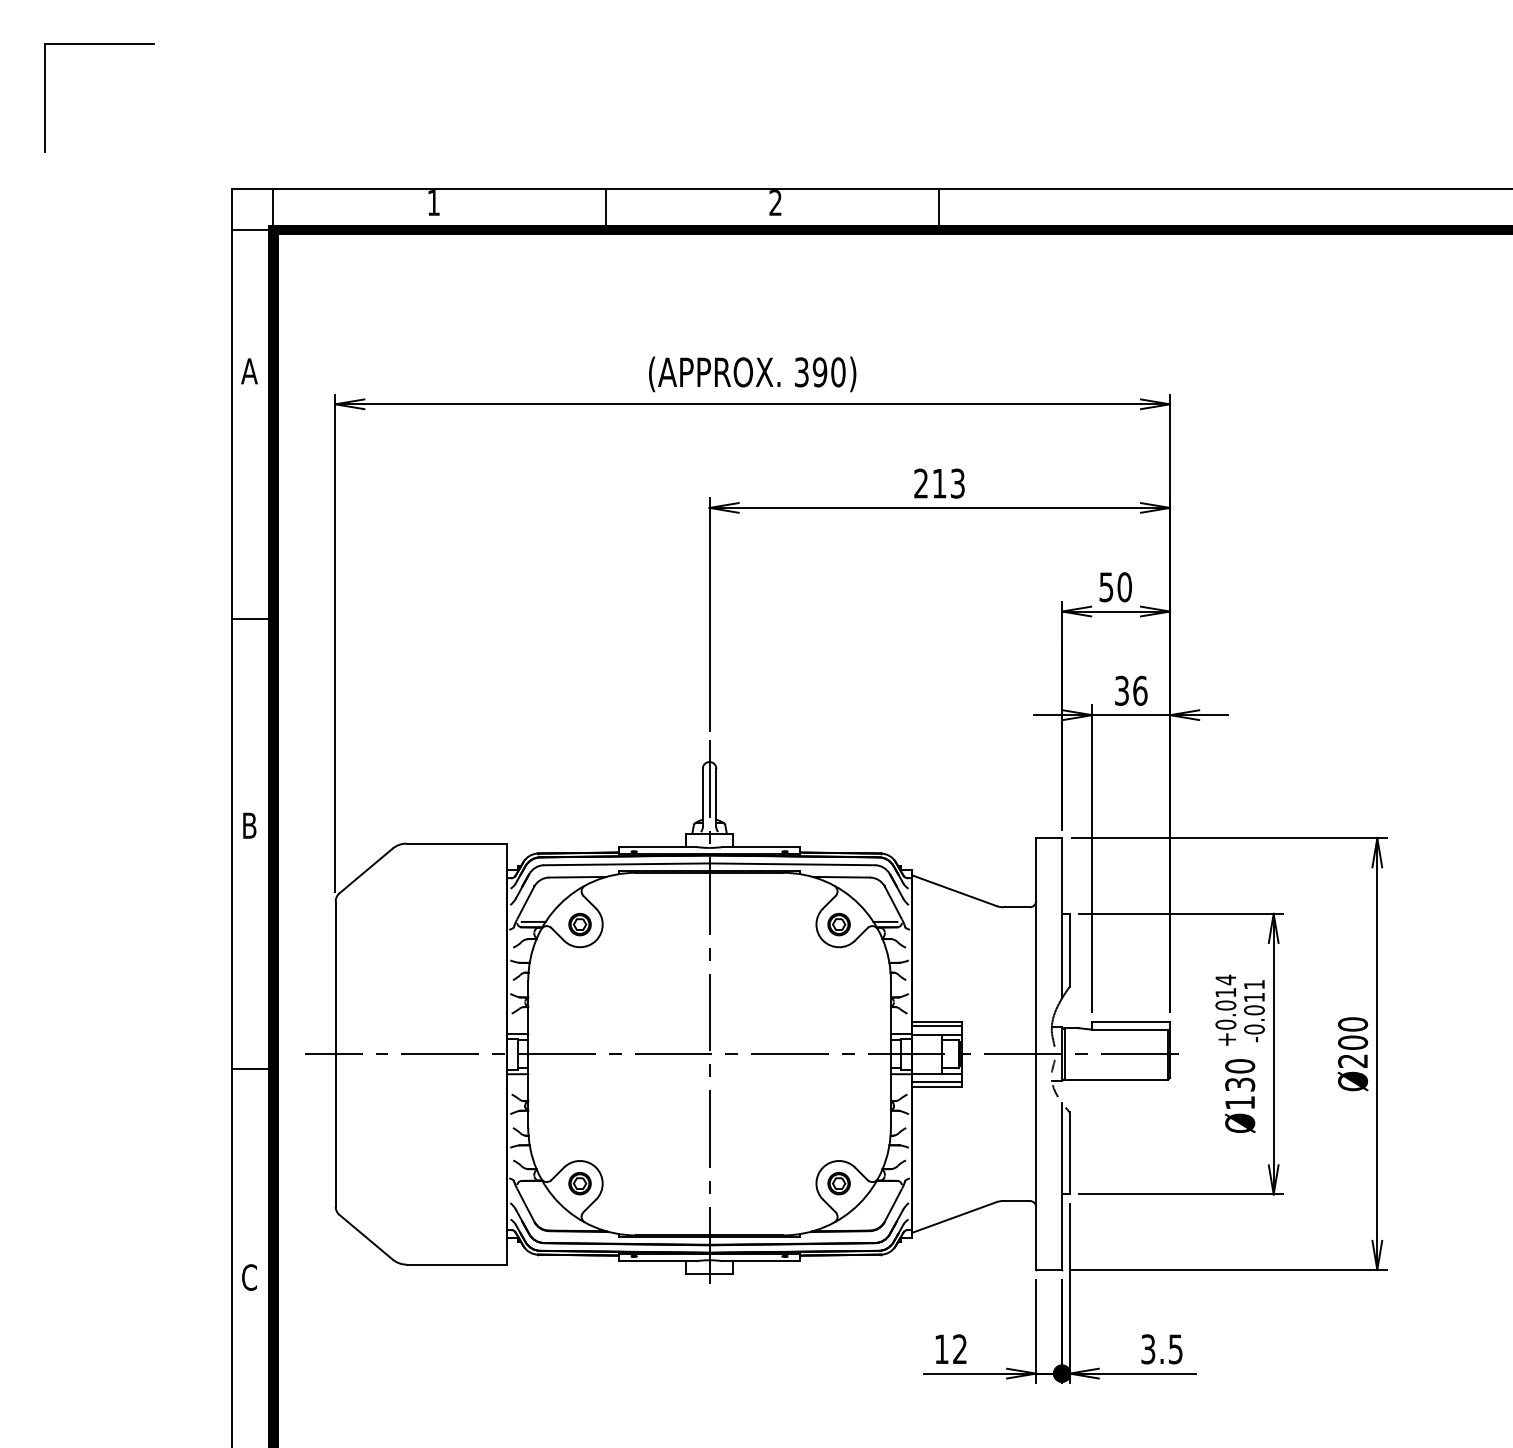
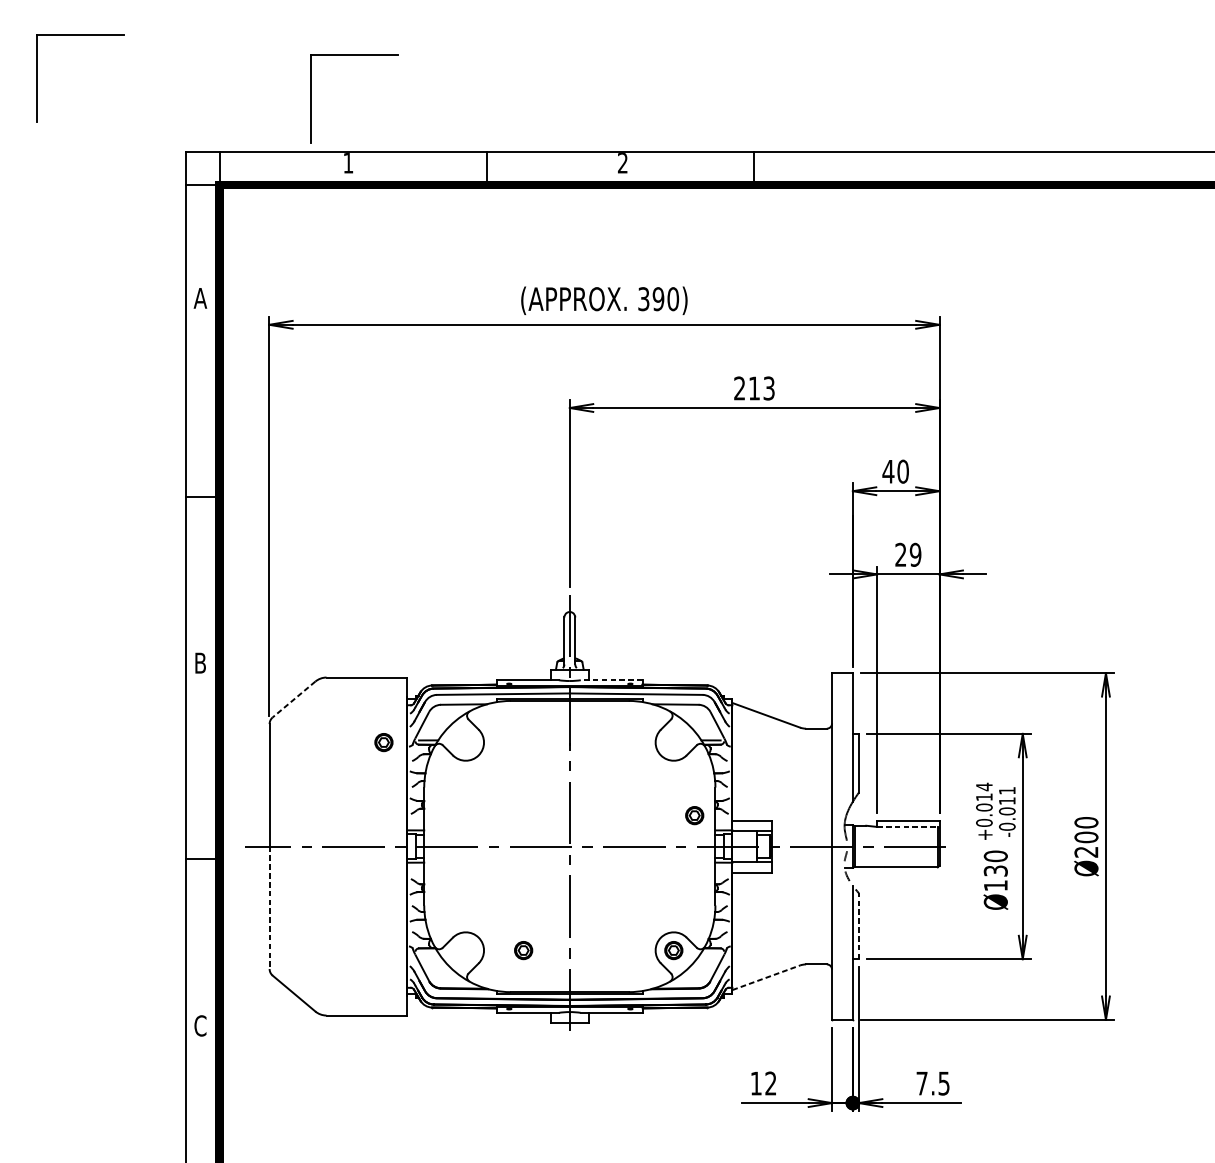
part: (441, 69) -> (354, 56), added
text: (1105, 587) -> (887, 471), 50 -> 40
text: (1131, 690) -> (908, 554), 36 -> 29
line: (761, 846) -> (611, 679), solid -> dashed
line: (366, 870) -> (294, 699), solid -> dashed
part: (579, 924) -> (383, 742), moved
part: (838, 924) -> (694, 815), moved
line: (936, 1026) -> (752, 824), removed
line: (1130, 1029) -> (907, 826), solid -> dashed
line: (936, 1082) -> (752, 869), removed
line: (335, 1130) -> (269, 907), solid -> dashed
line: (1069, 1152) -> (858, 925), solid -> dashed
part: (579, 1183) -> (523, 950), moved
line: (954, 1217) -> (766, 977), solid -> dashed
text: (1148, 1349) -> (922, 1083), 3.5 -> 7.5

